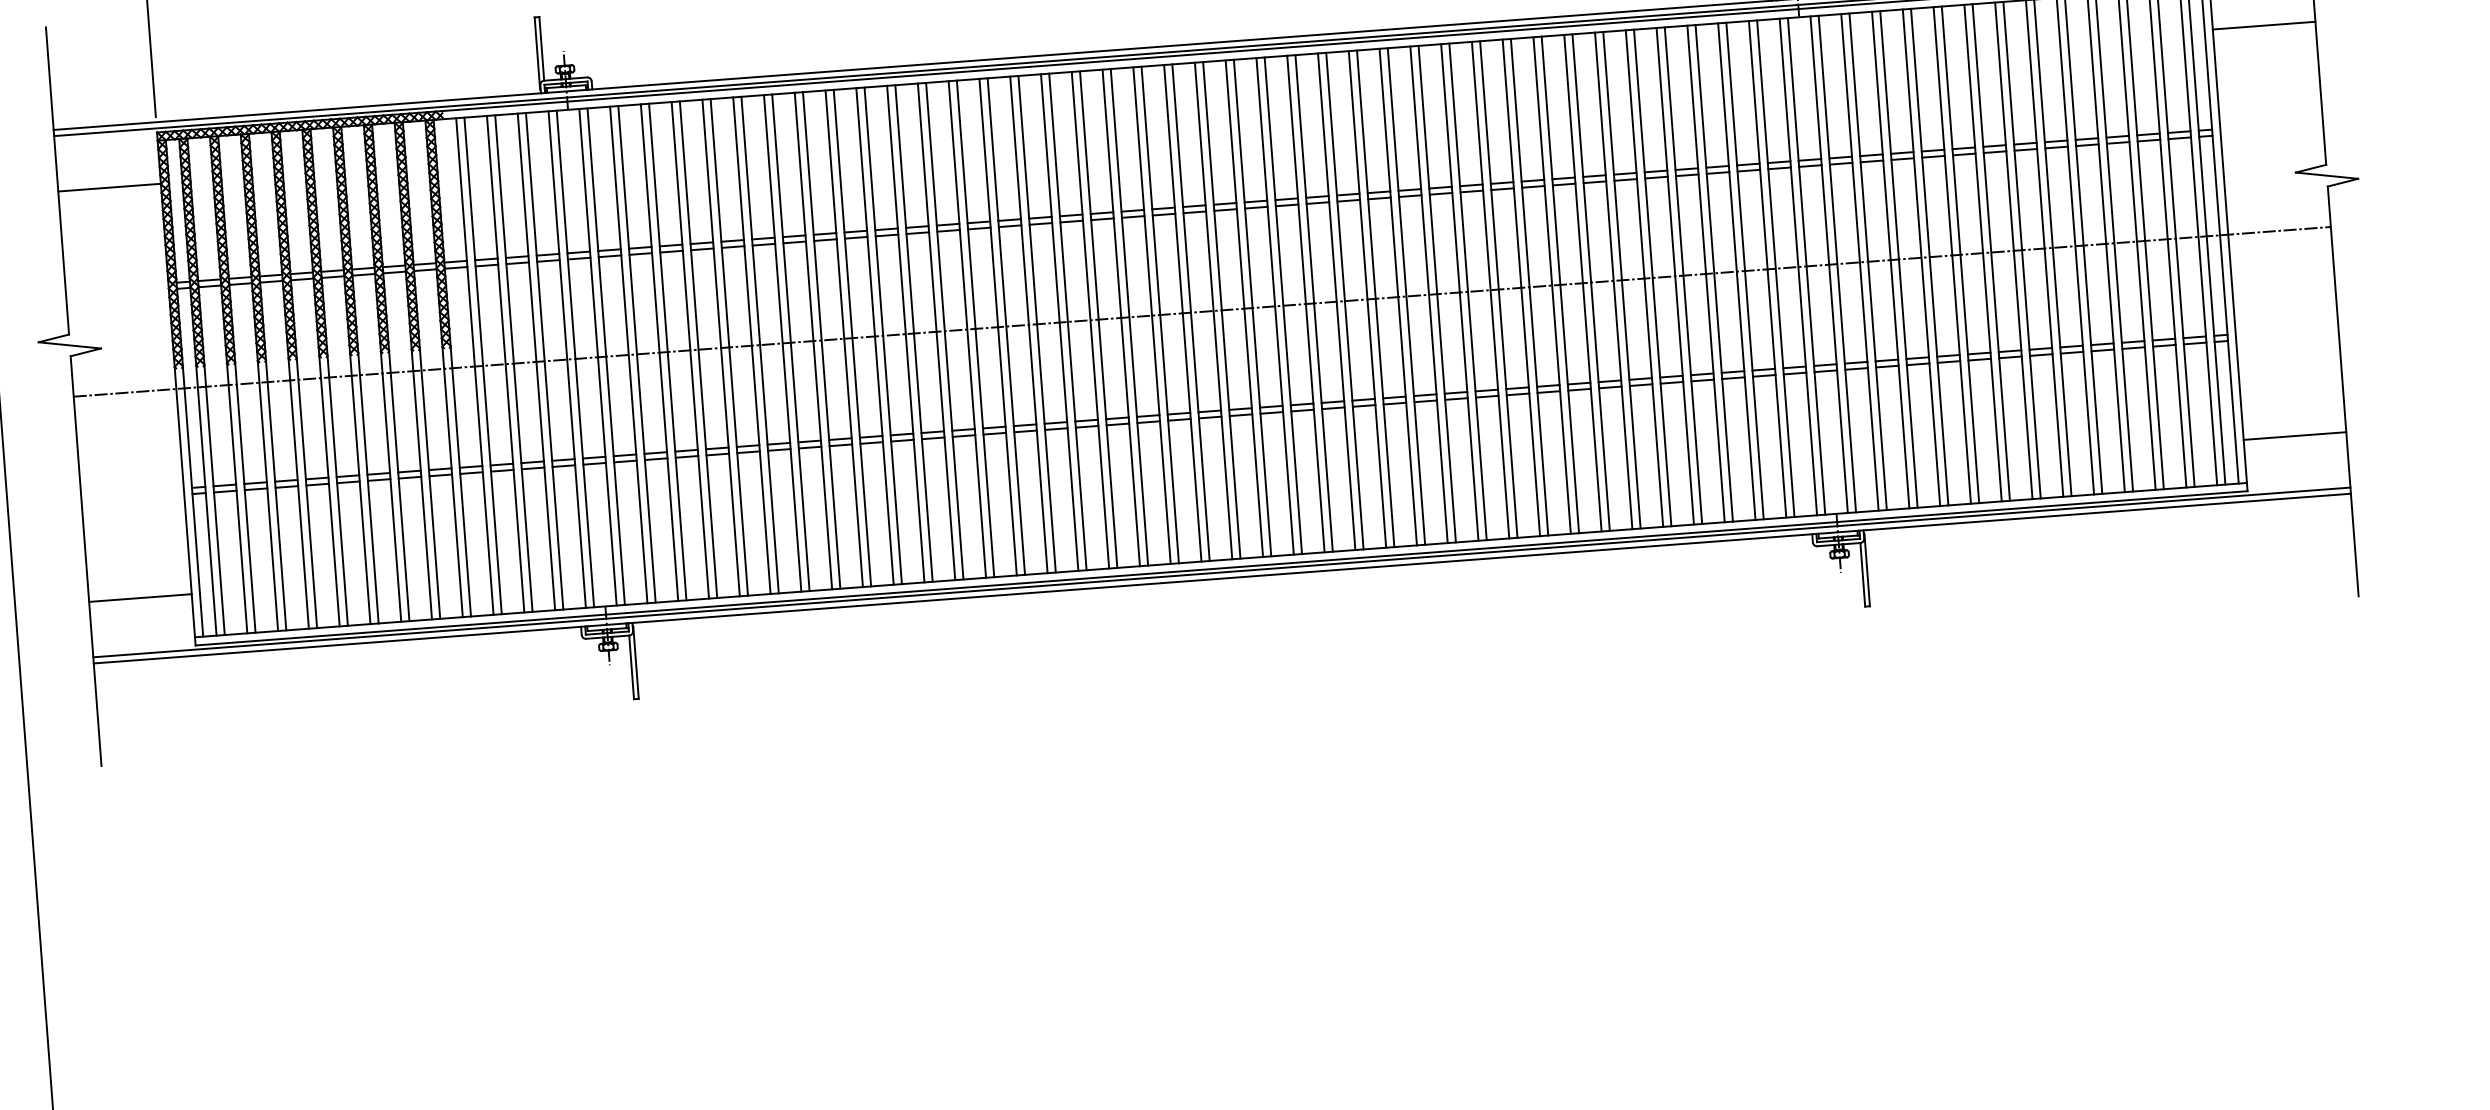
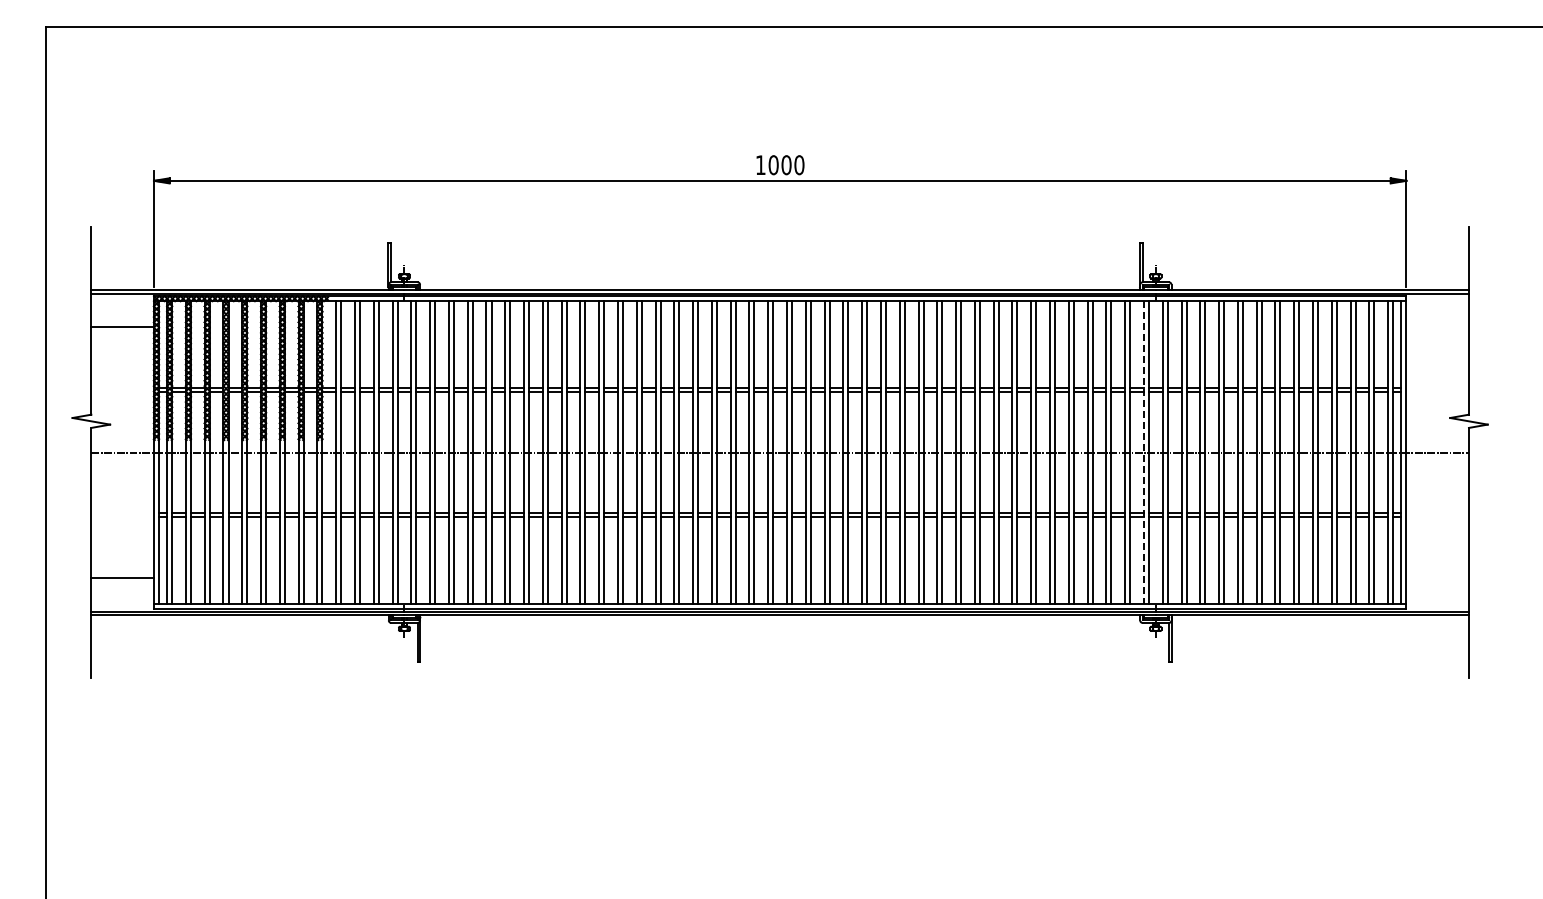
line: (2263, 25) -> (1437, 327), removed
line: (1797, 266) -> (1143, 452), solid -> dashed
line: (2294, 435) -> (1437, 577), removed

